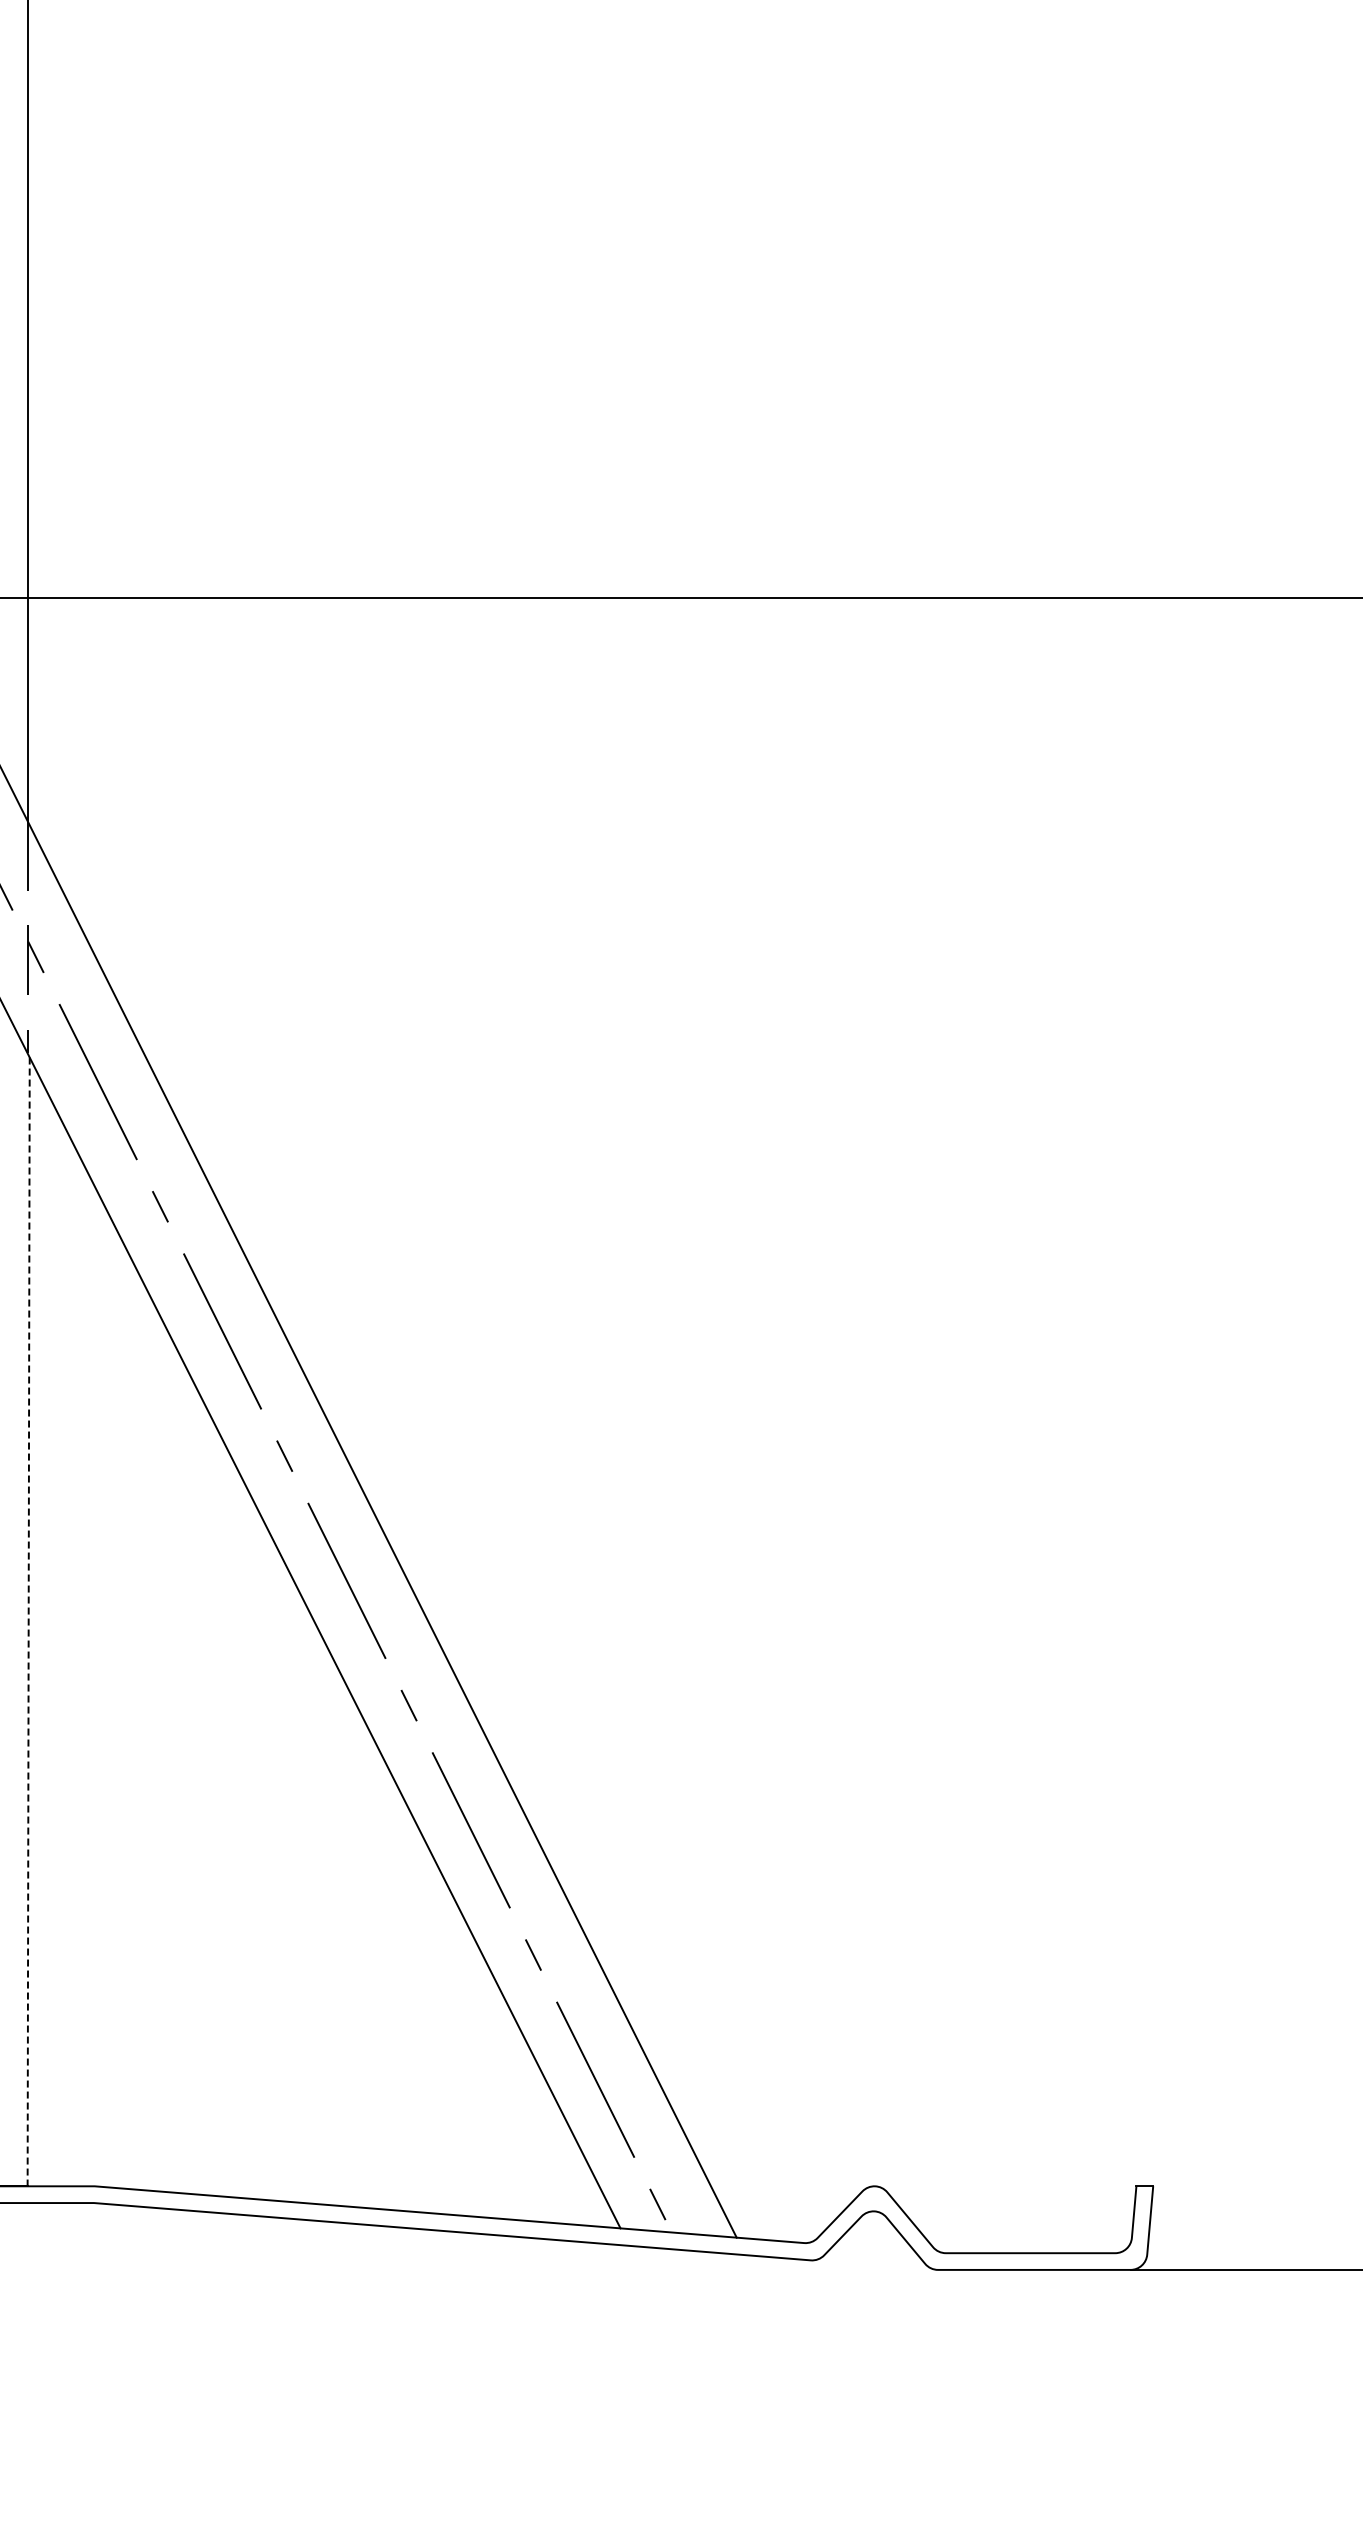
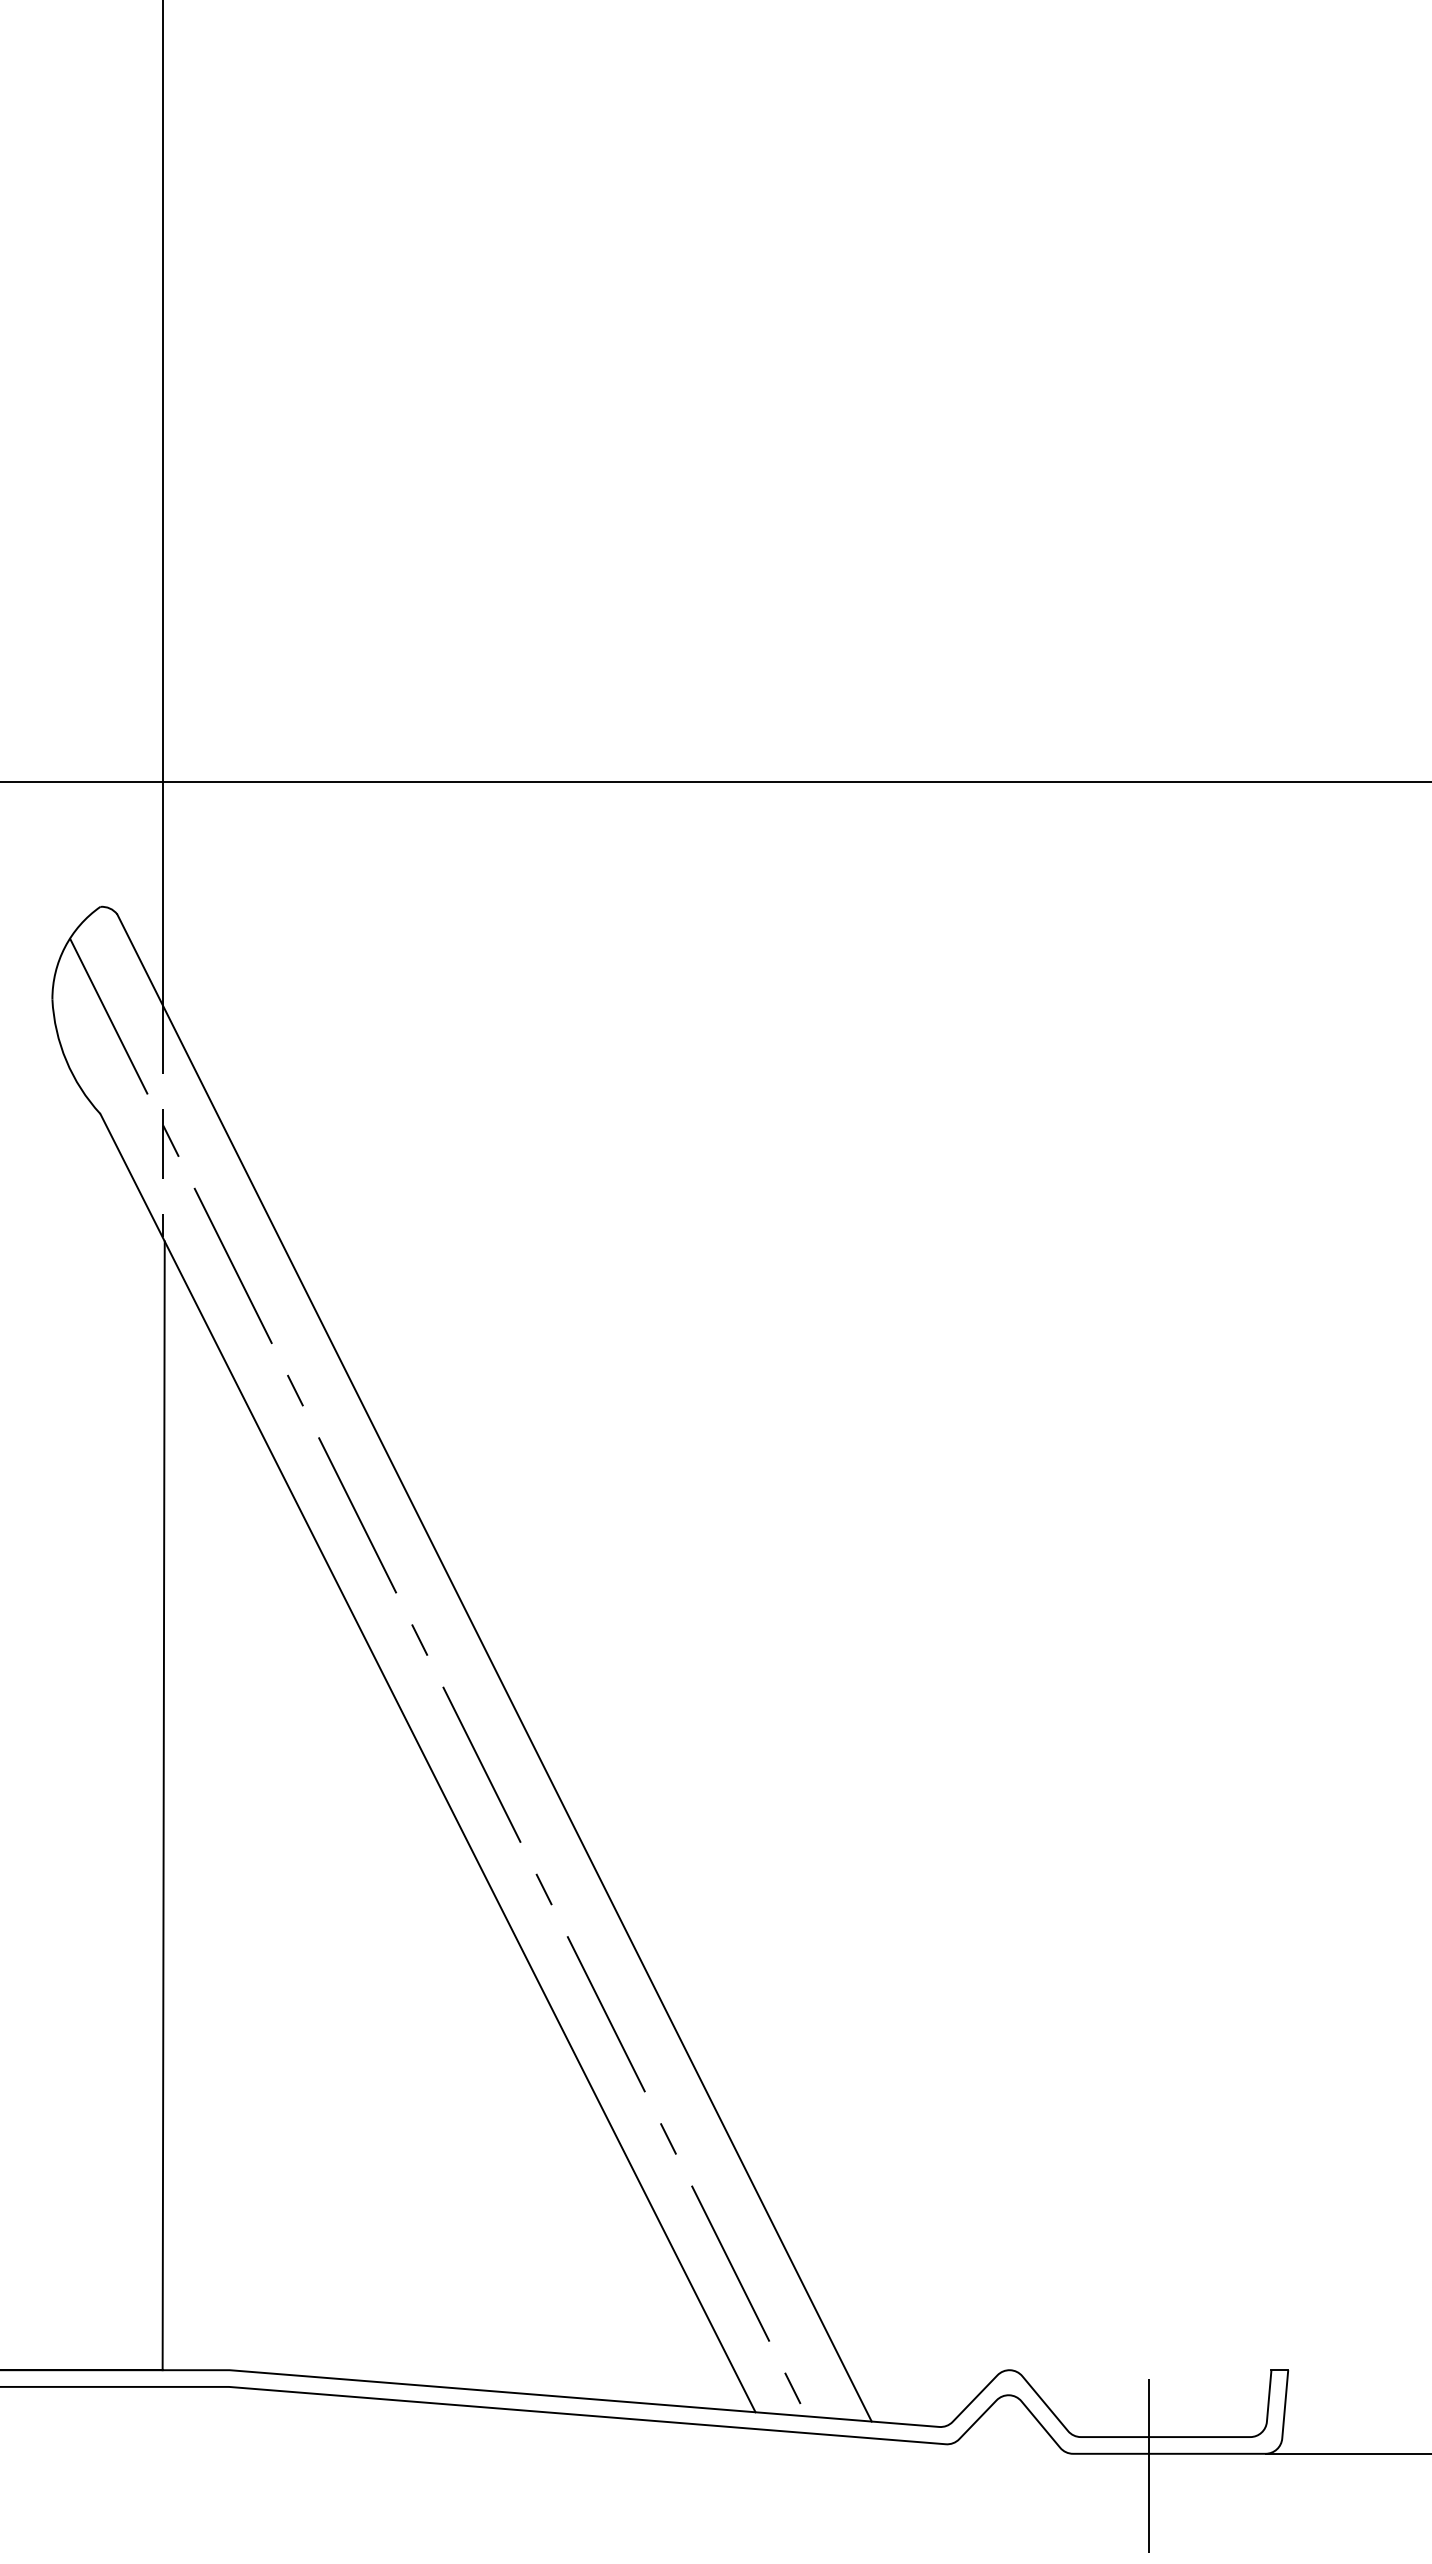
line: (28, 1622) -> (163, 1806), dashed -> solid
line: (1013, 2277) -> (1148, 2461), added

